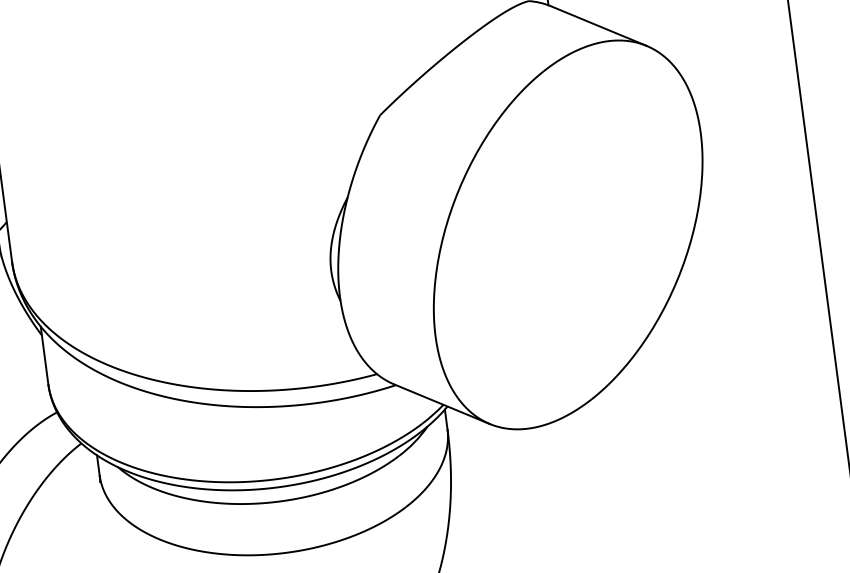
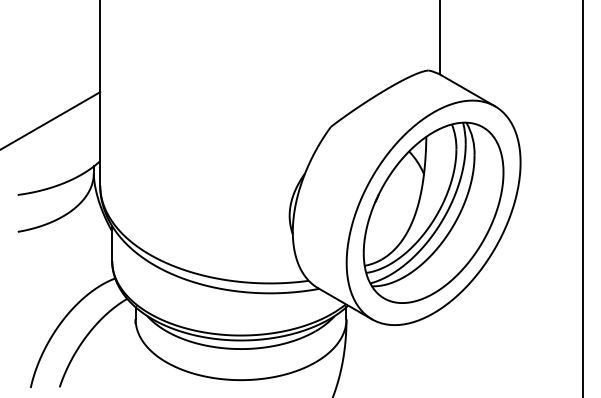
part: (567, 234) -> (433, 212), added

